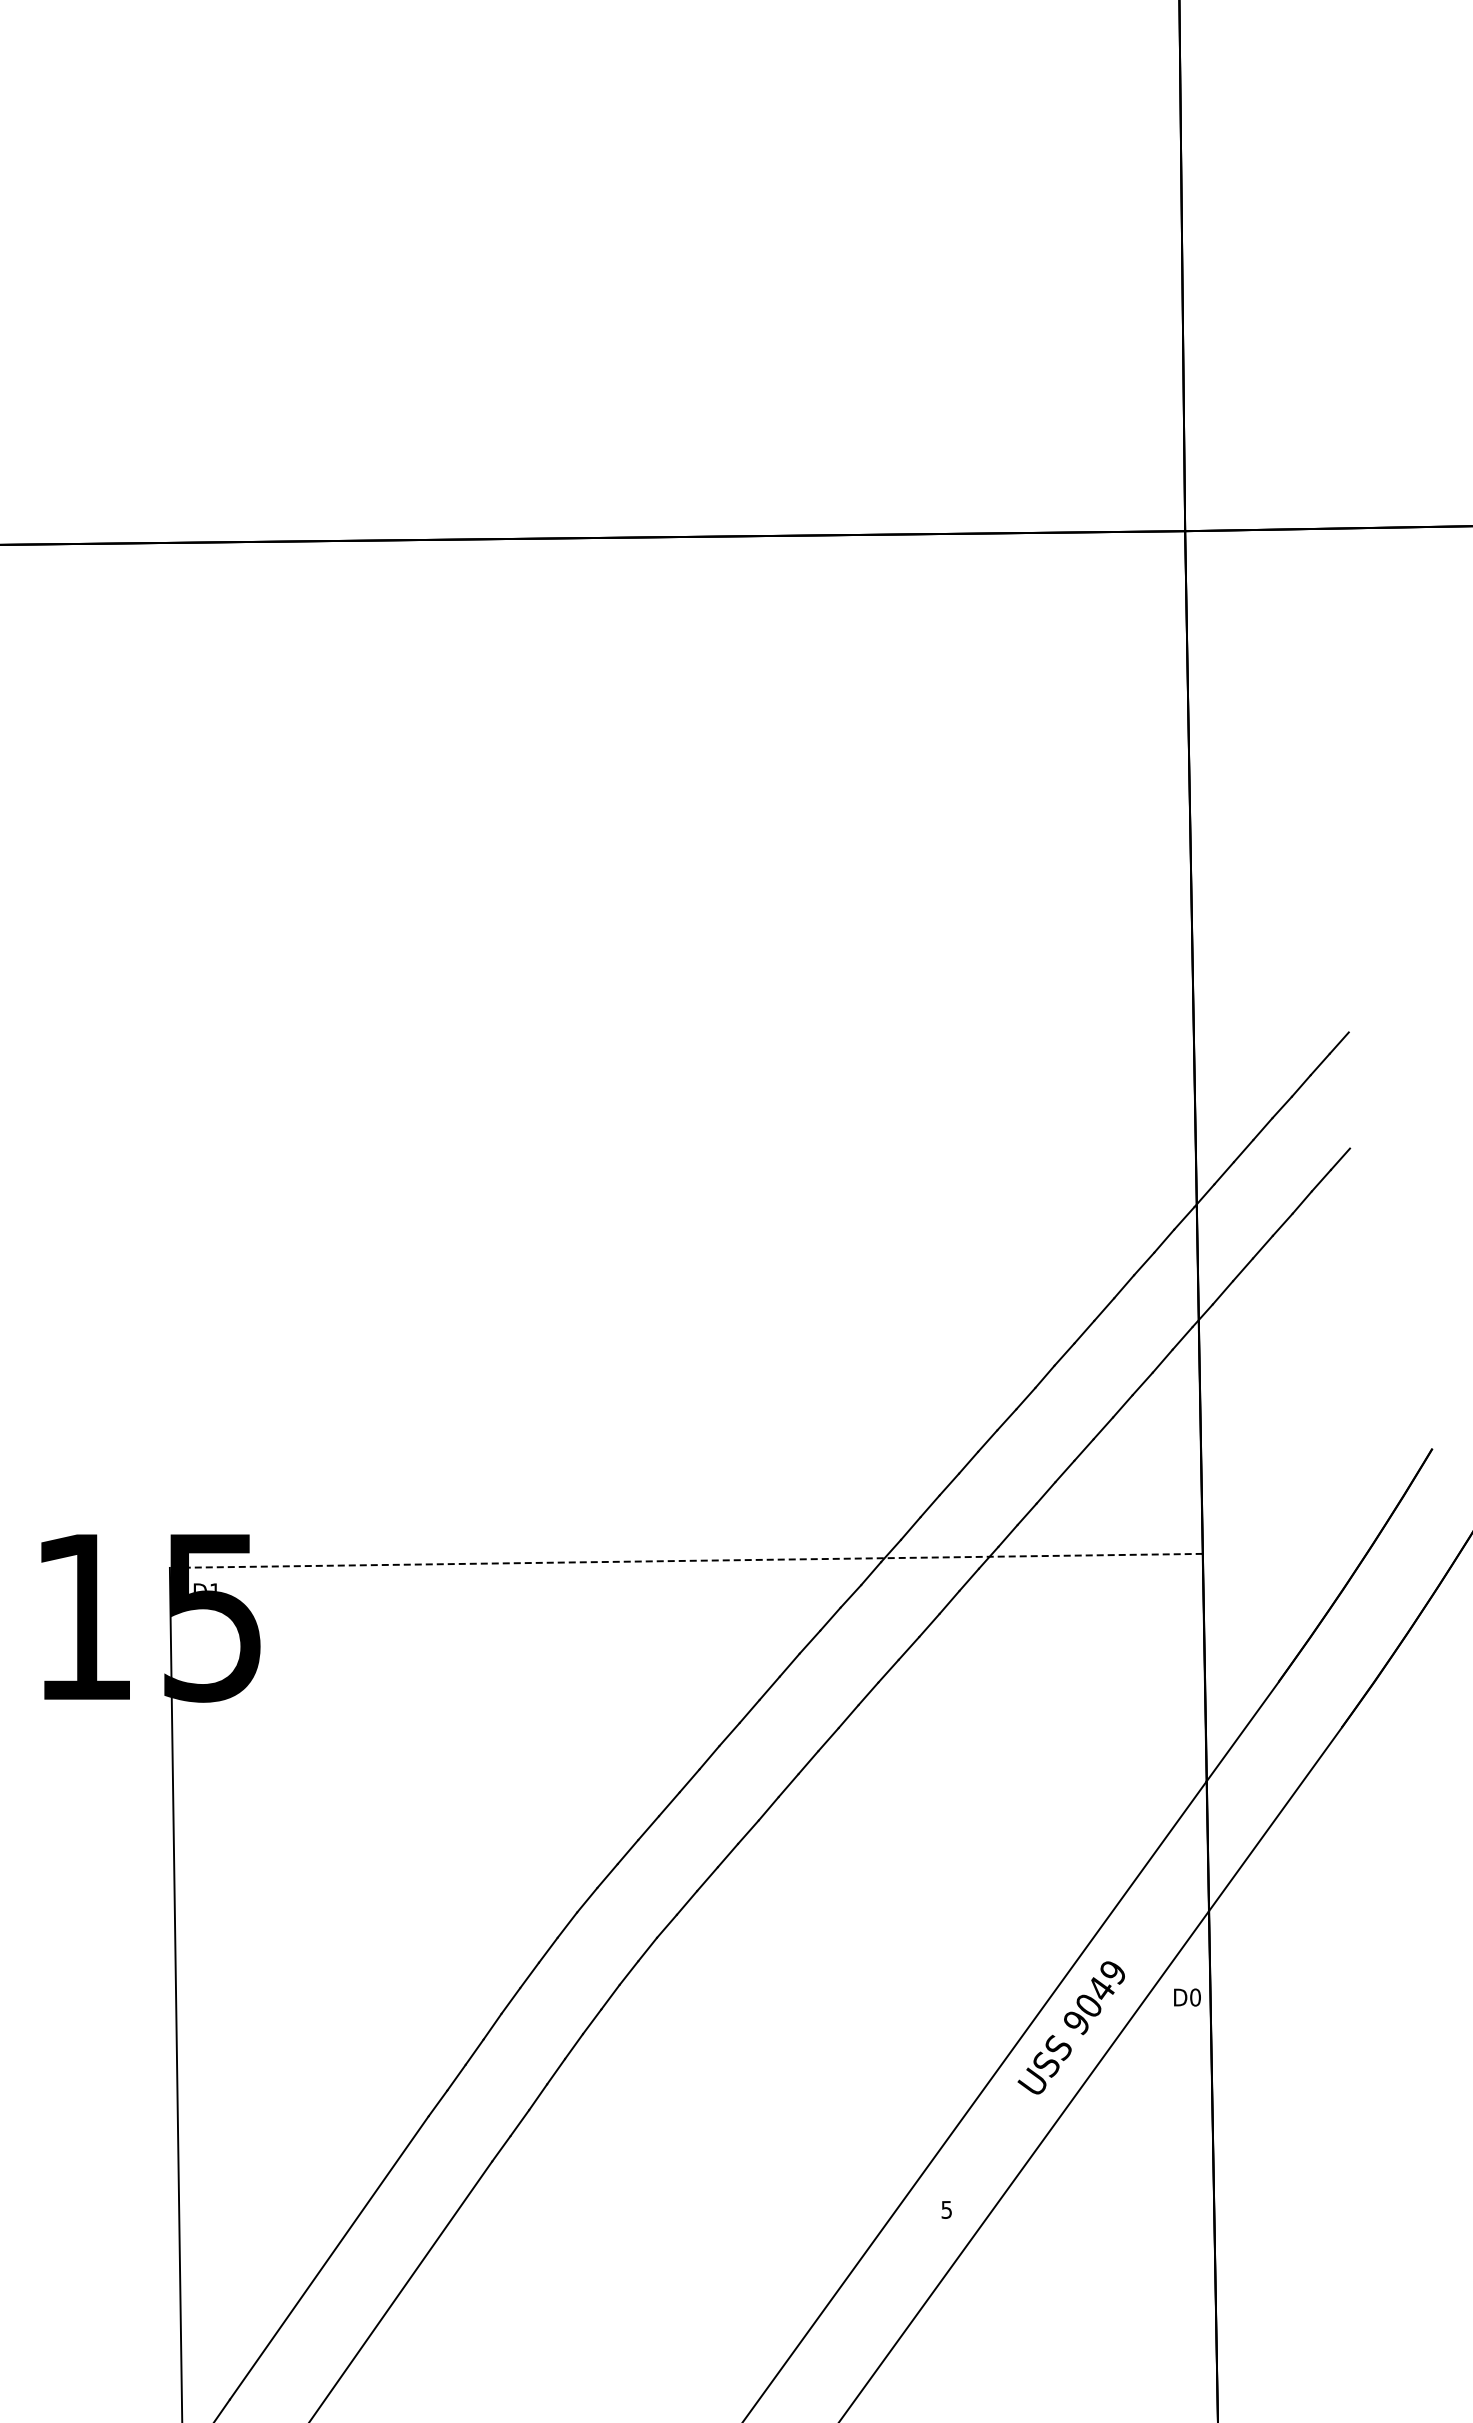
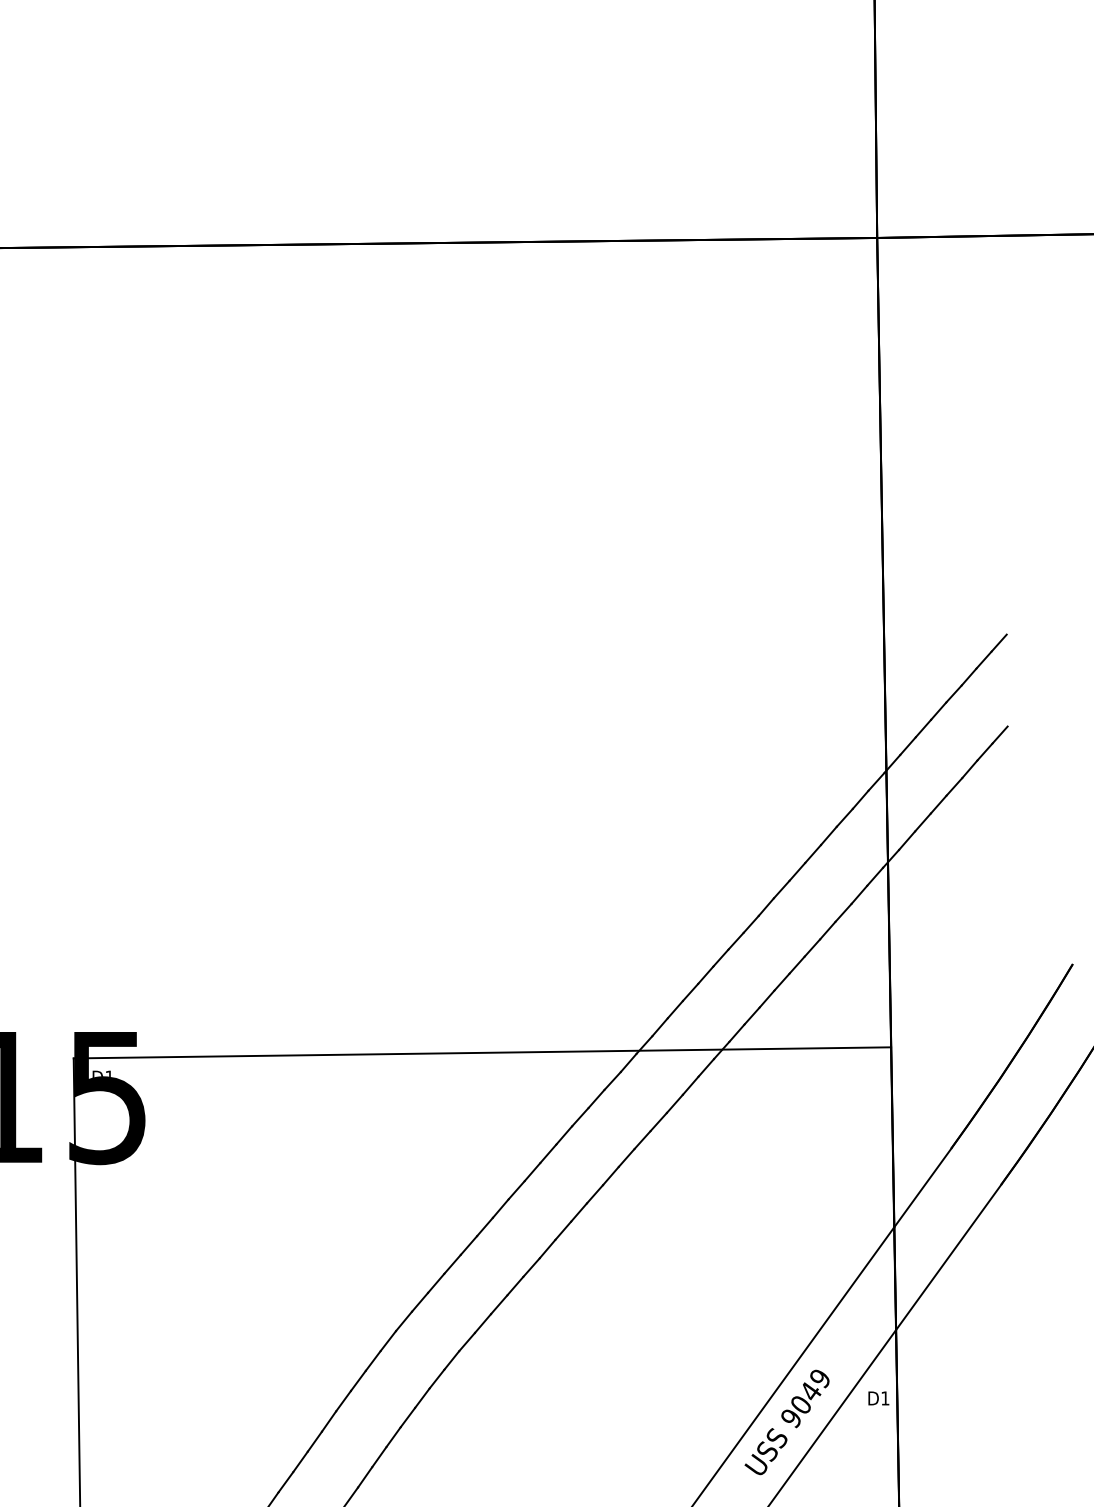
line: (685, 1560) -> (481, 1052), dashed -> solid
text: (1195, 1997) -> (885, 1398), D0 -> D1

